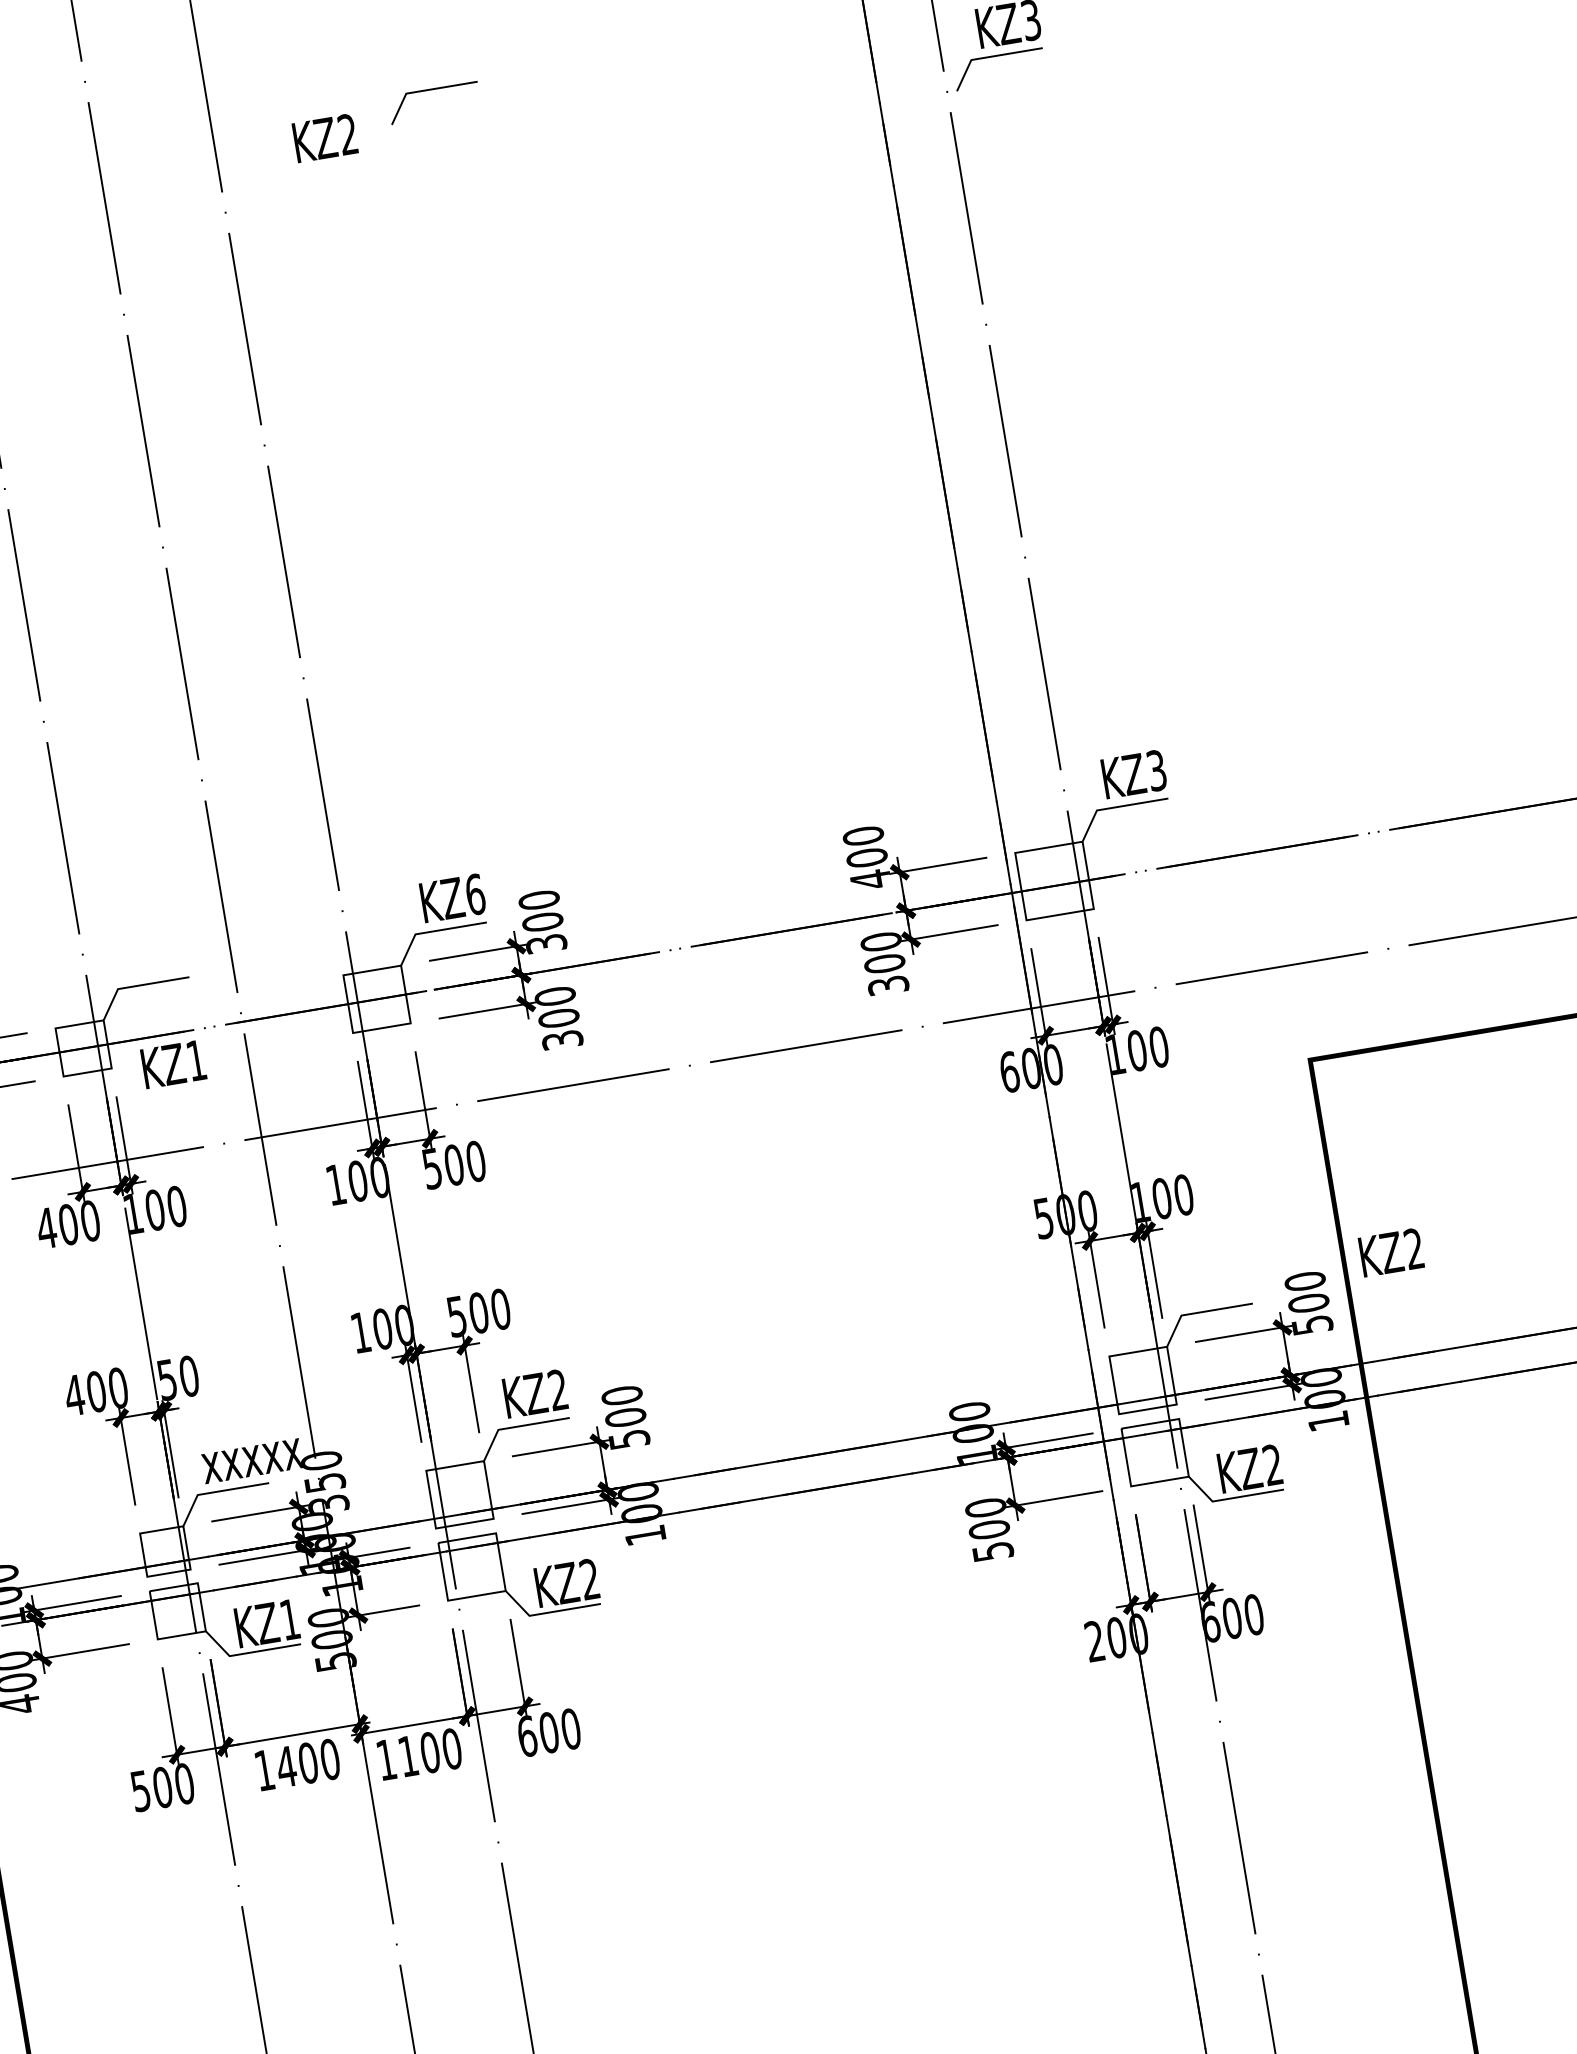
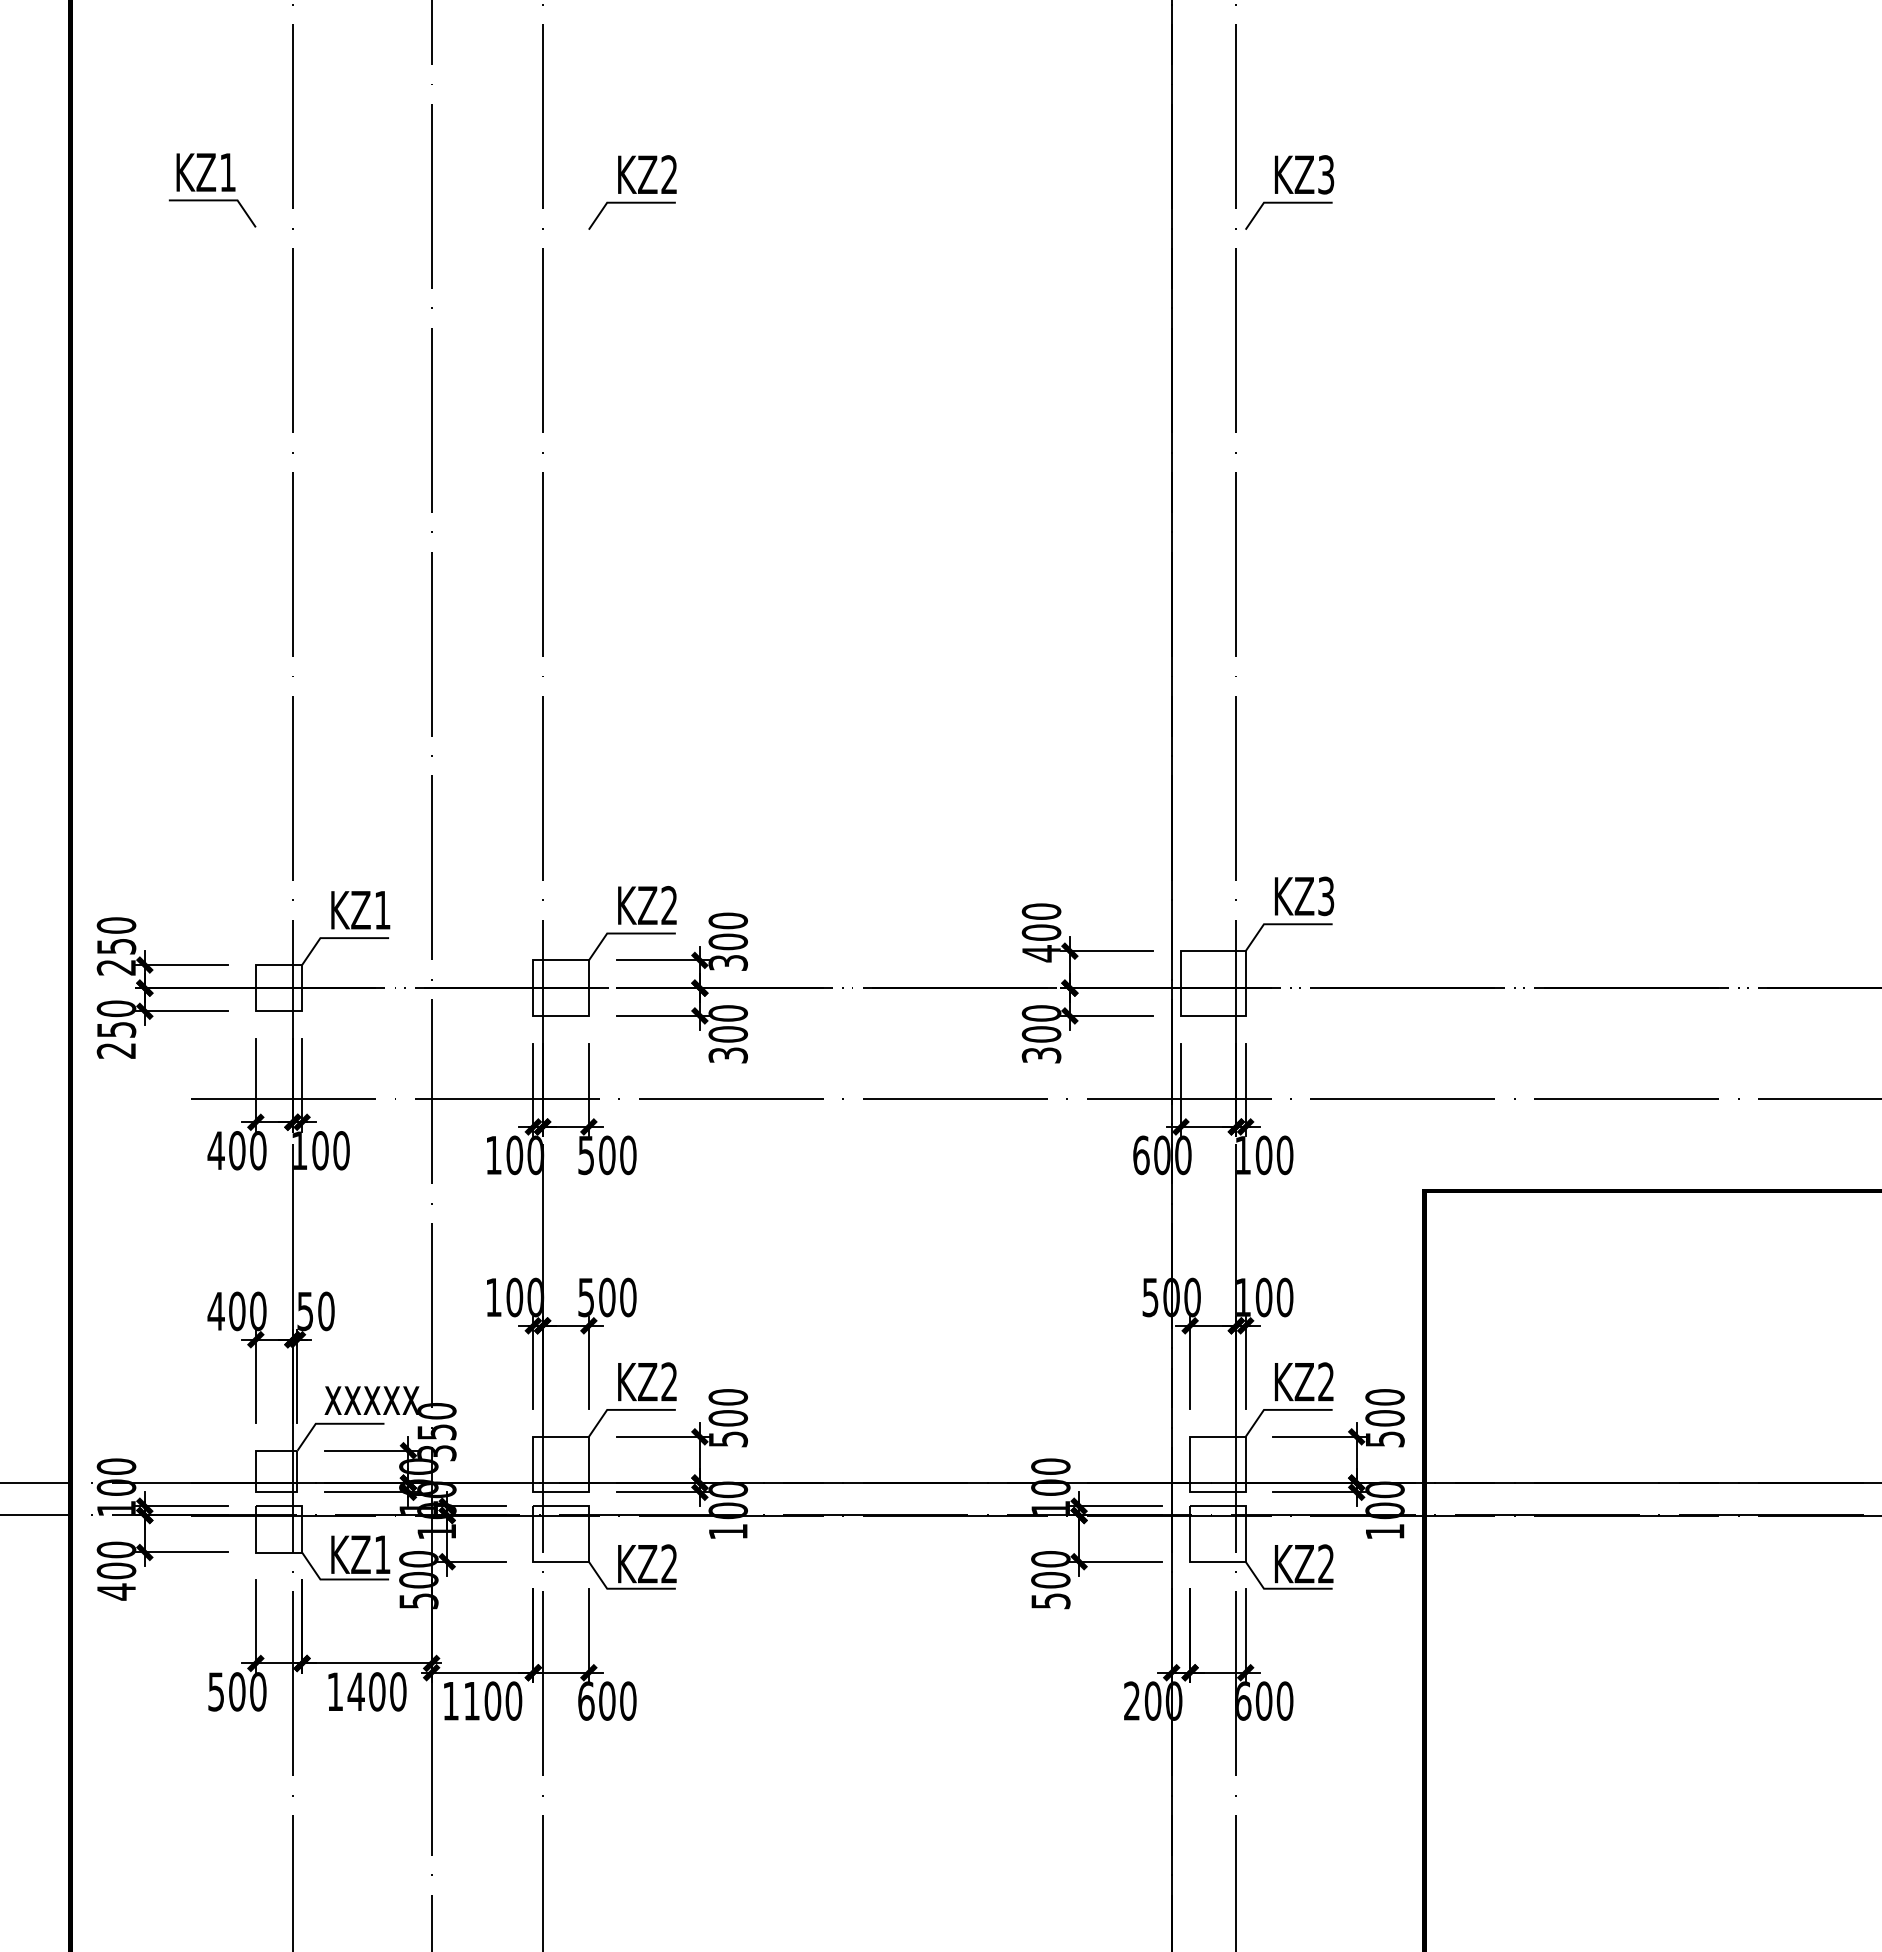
line: (431, 90) -> (631, 203), moved
text: (475, 894) -> (669, 905), KZ6 -> KZ2
text: (173, 1064) -> (360, 910), moved
text: (1391, 1252) -> (1304, 1381), moved

